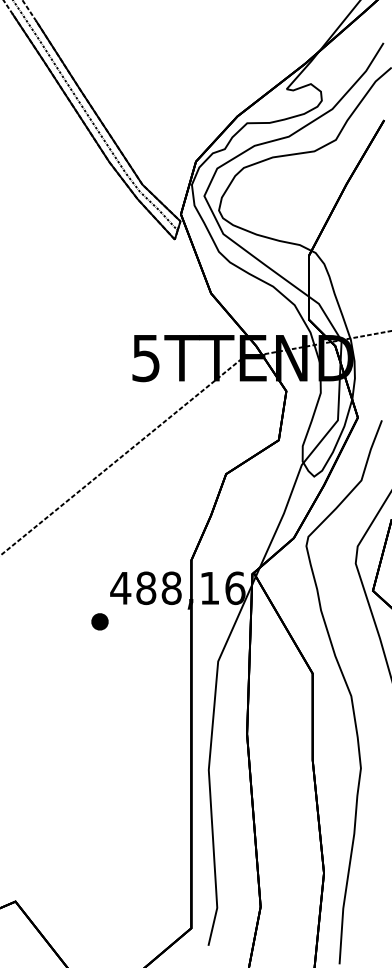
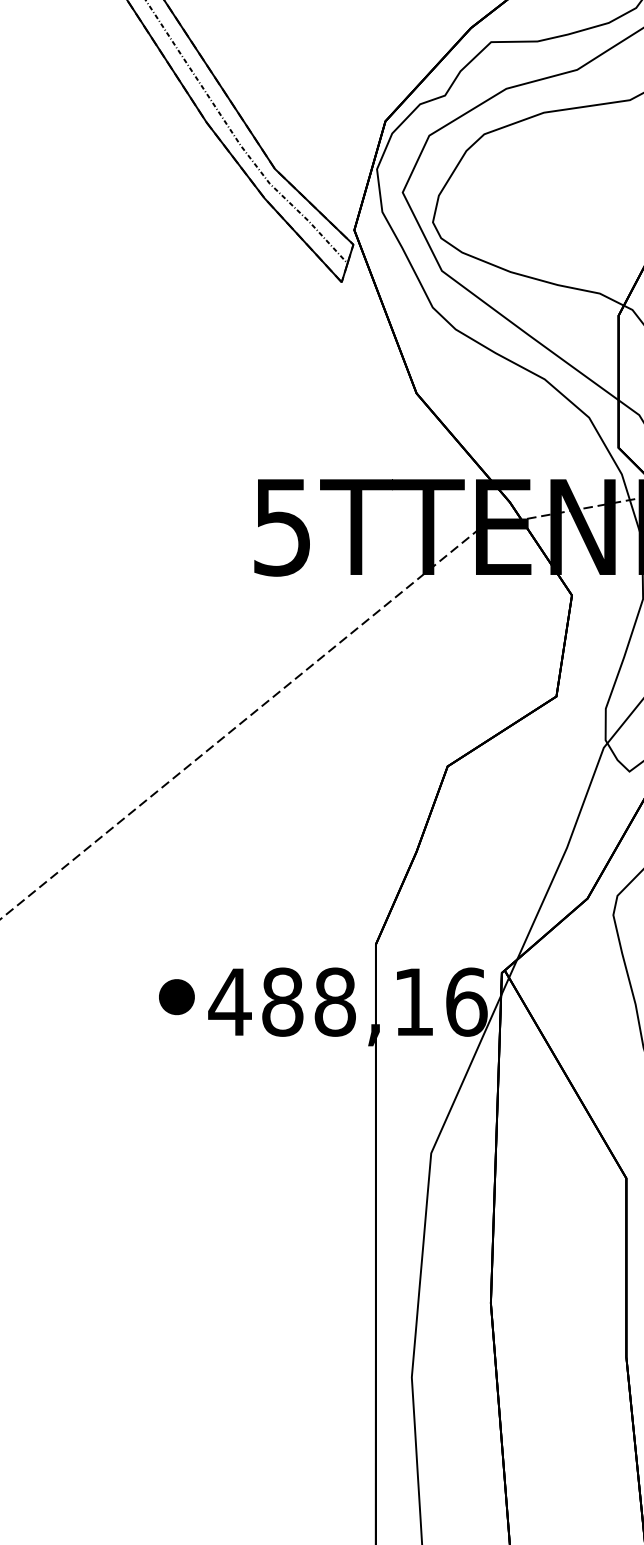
part: (99, 621) -> (175, 996), moved

